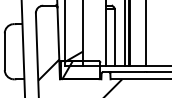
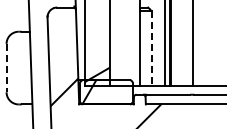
line: (114, 36) -> (151, 48), solid -> dashed
line: (4, 52) -> (6, 68), solid -> dashed

